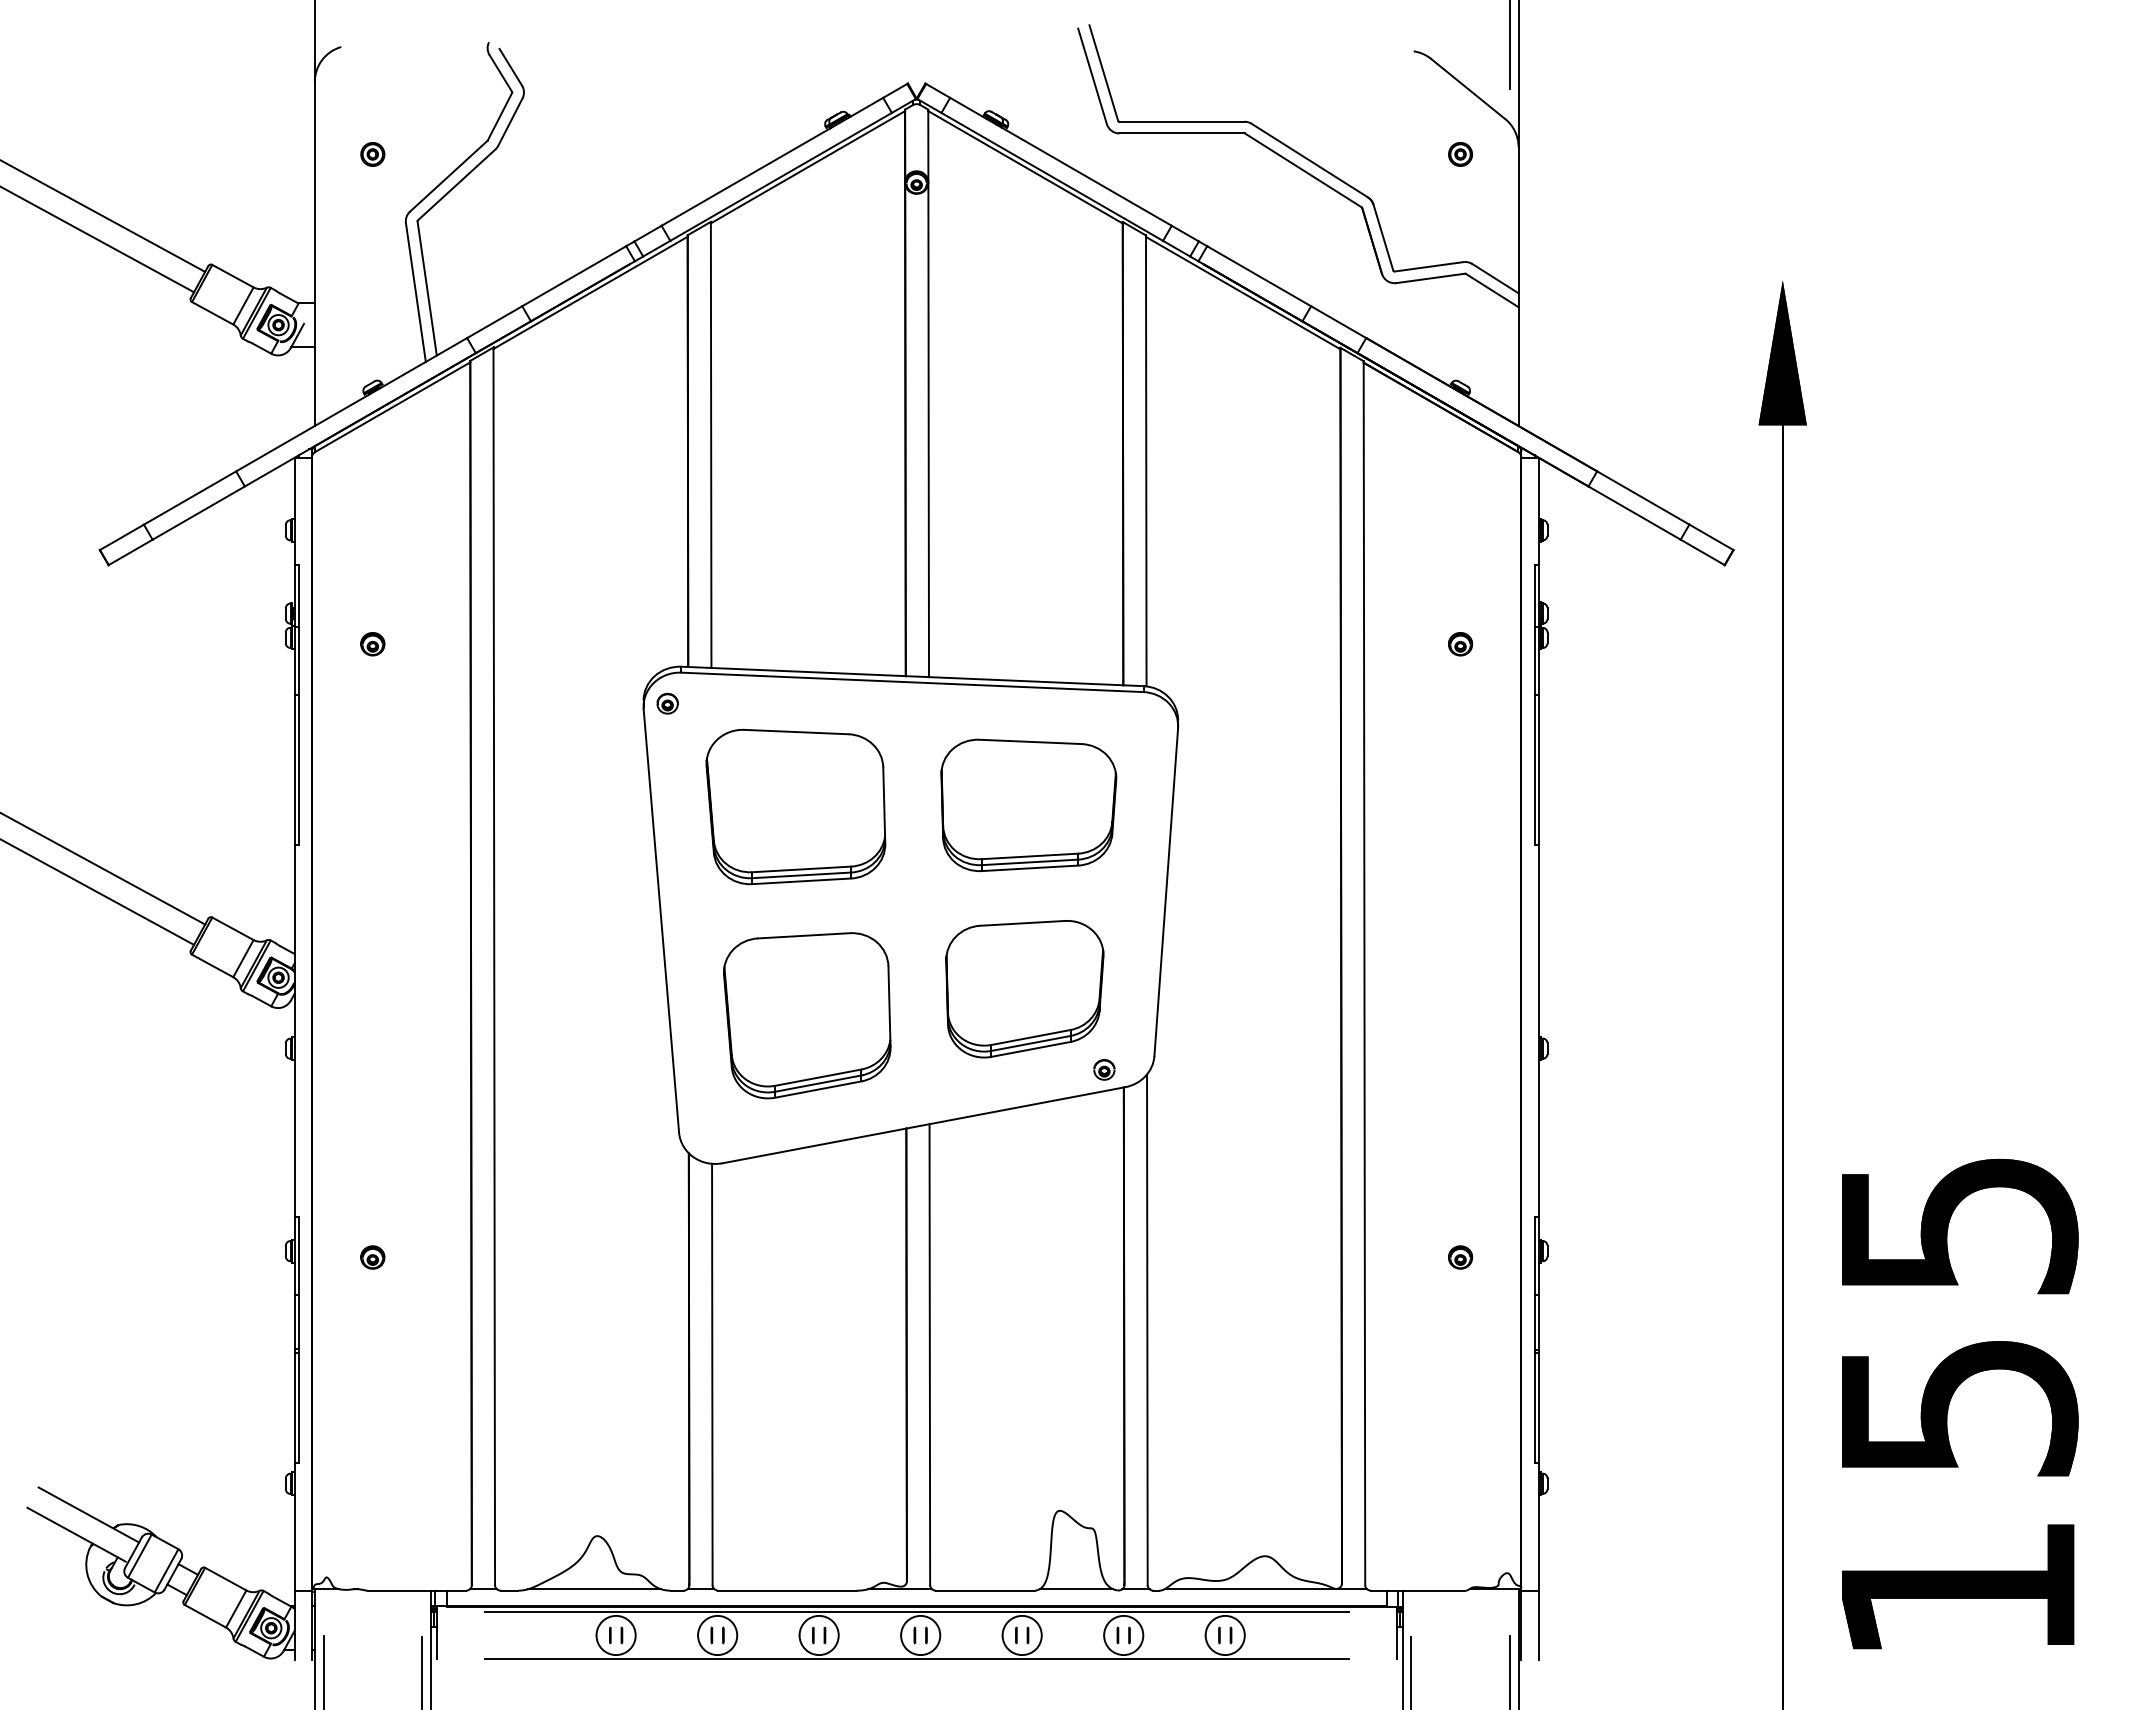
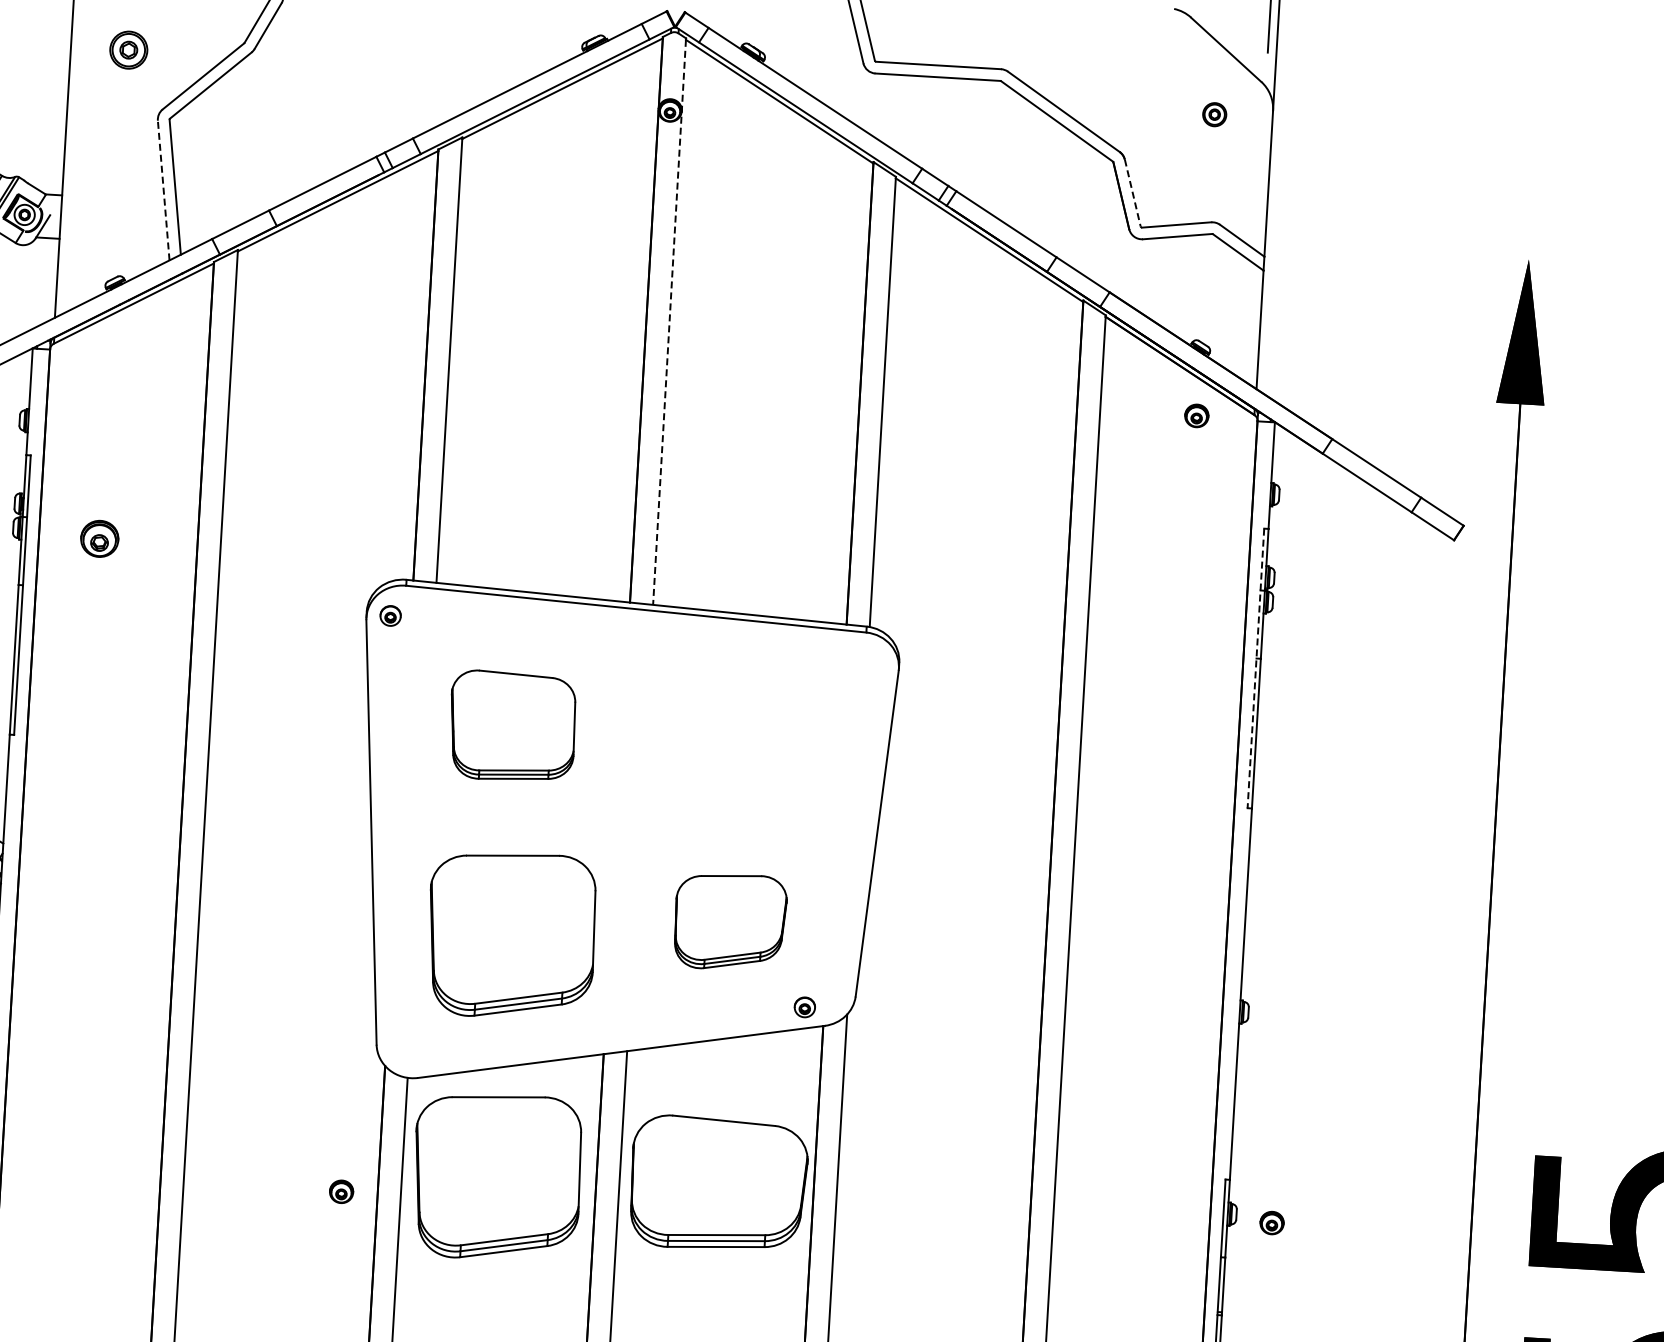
part: (372, 154) -> (128, 50), size x1.6
line: (1383, 238) -> (1132, 194), solid -> dashed
line: (415, 292) -> (163, 190), solid -> dashed
line: (928, 394) -> (669, 322), solid -> dashed
part: (372, 644) -> (99, 539), size x1.6
part: (1460, 644) -> (1196, 416), moved
line: (1534, 705) -> (1255, 669), solid -> dashed
part: (1028, 805) -> (718, 1184), moved
part: (795, 806) -> (512, 726), size x0.7
part: (1024, 989) -> (729, 922), size x0.7
part: (372, 1257) -> (341, 1191), moved
part: (807, 1257) -> (497, 1177), added
part: (1460, 1257) -> (1272, 1223), moved

